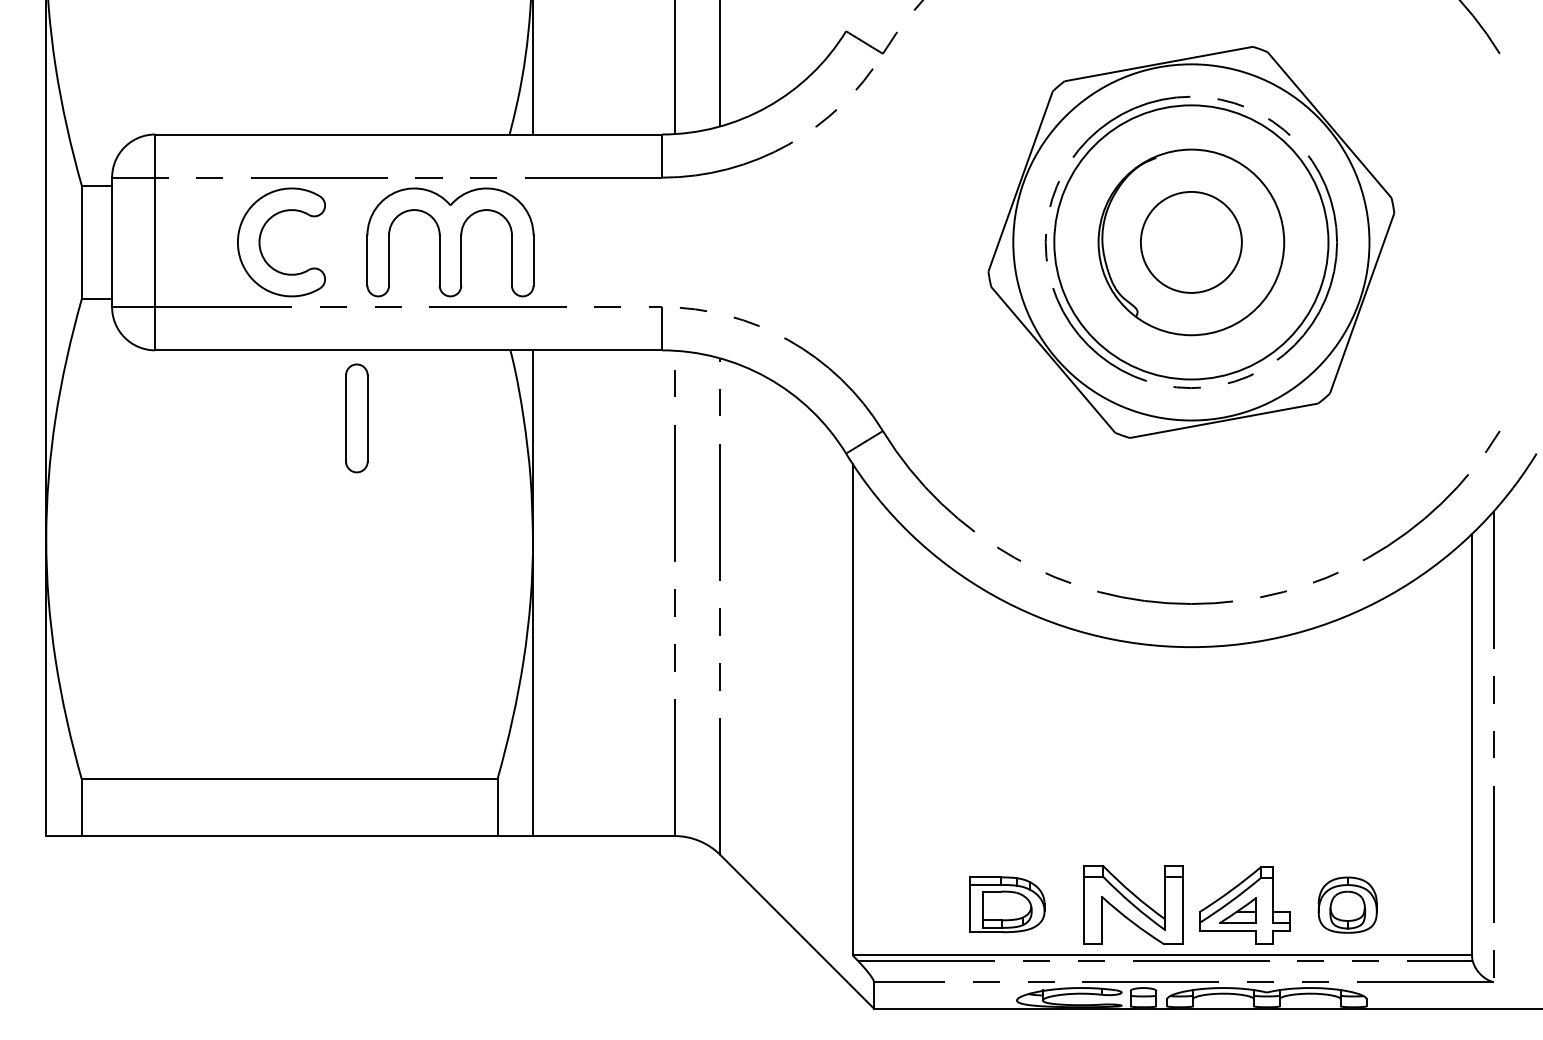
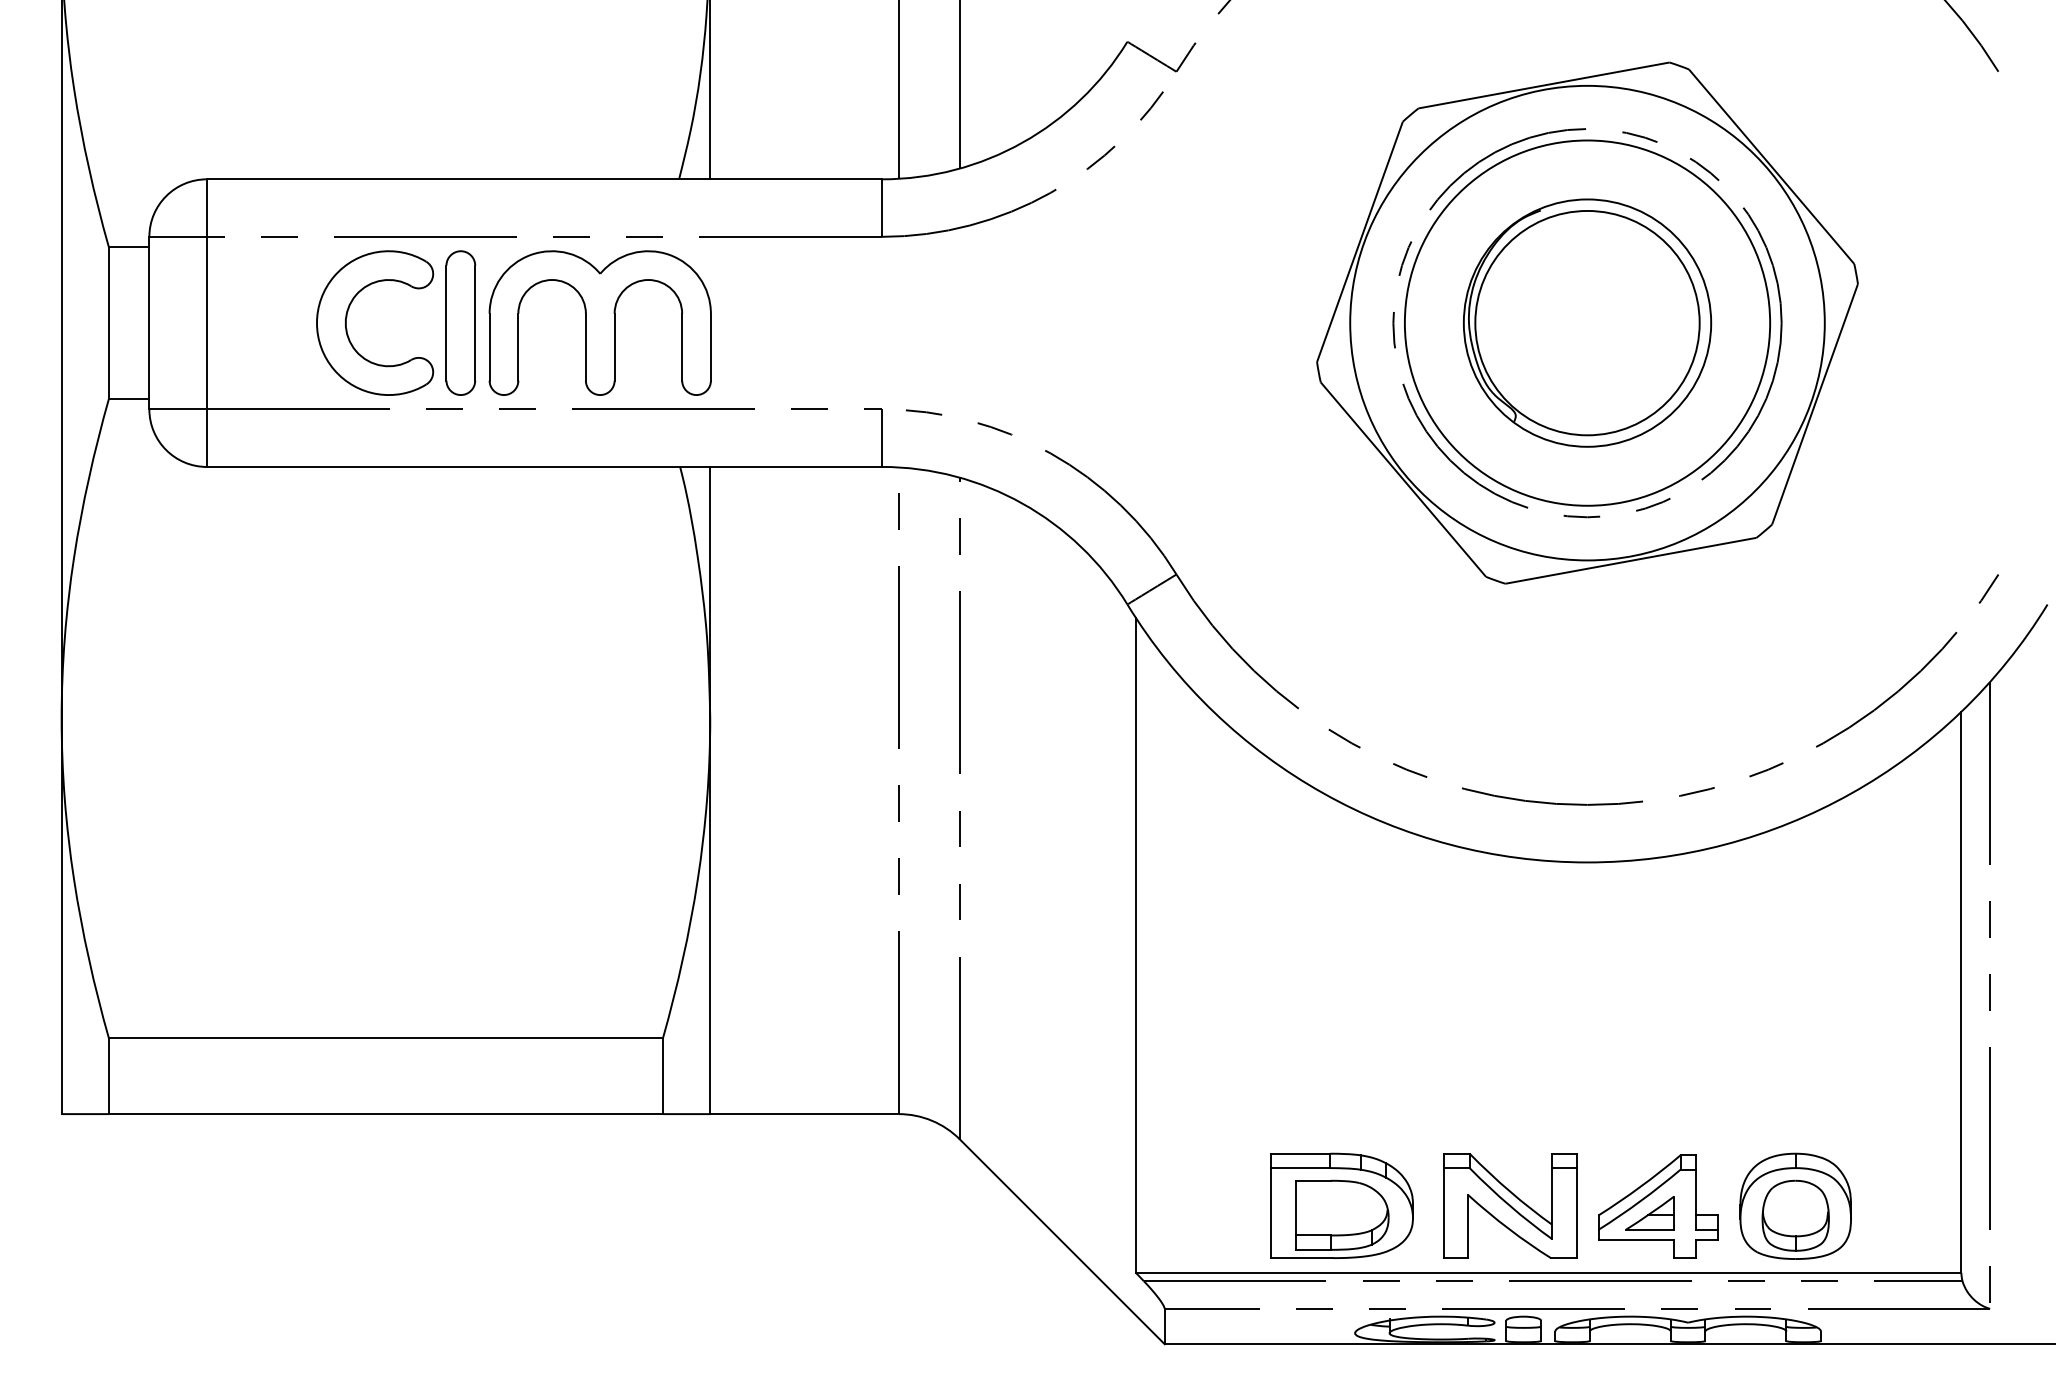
circle: (1191, 242) -> (1587, 323), size x1.67
part: (356, 418) -> (460, 323), moved
part: (1007, 904) -> (1342, 1205), size x1.43
part: (1347, 904) -> (1795, 1205), size x1.43

